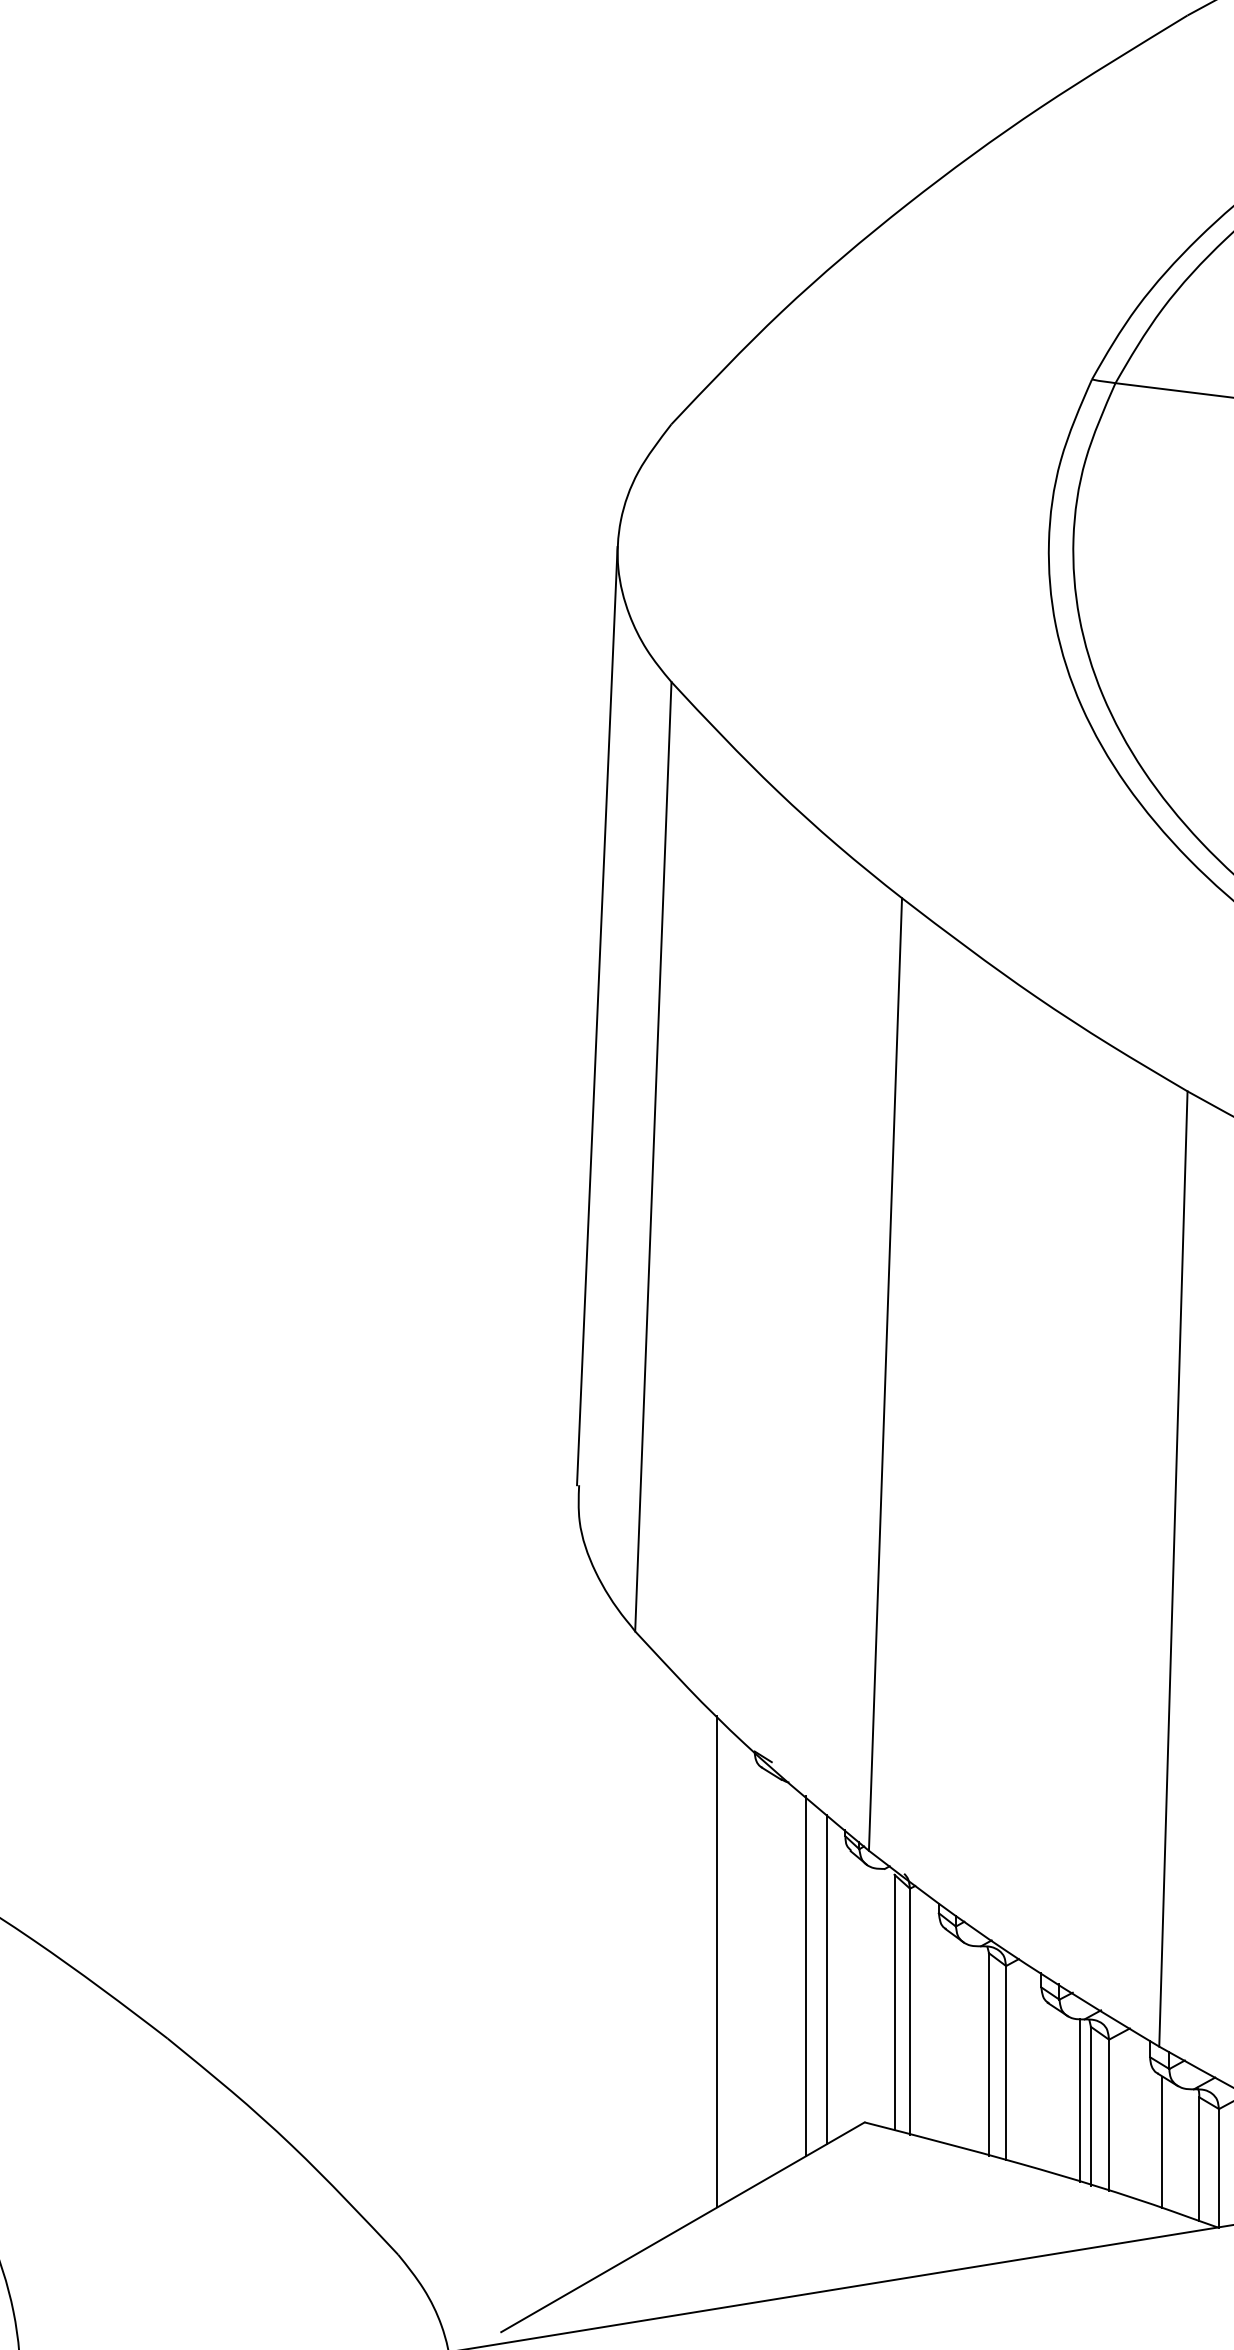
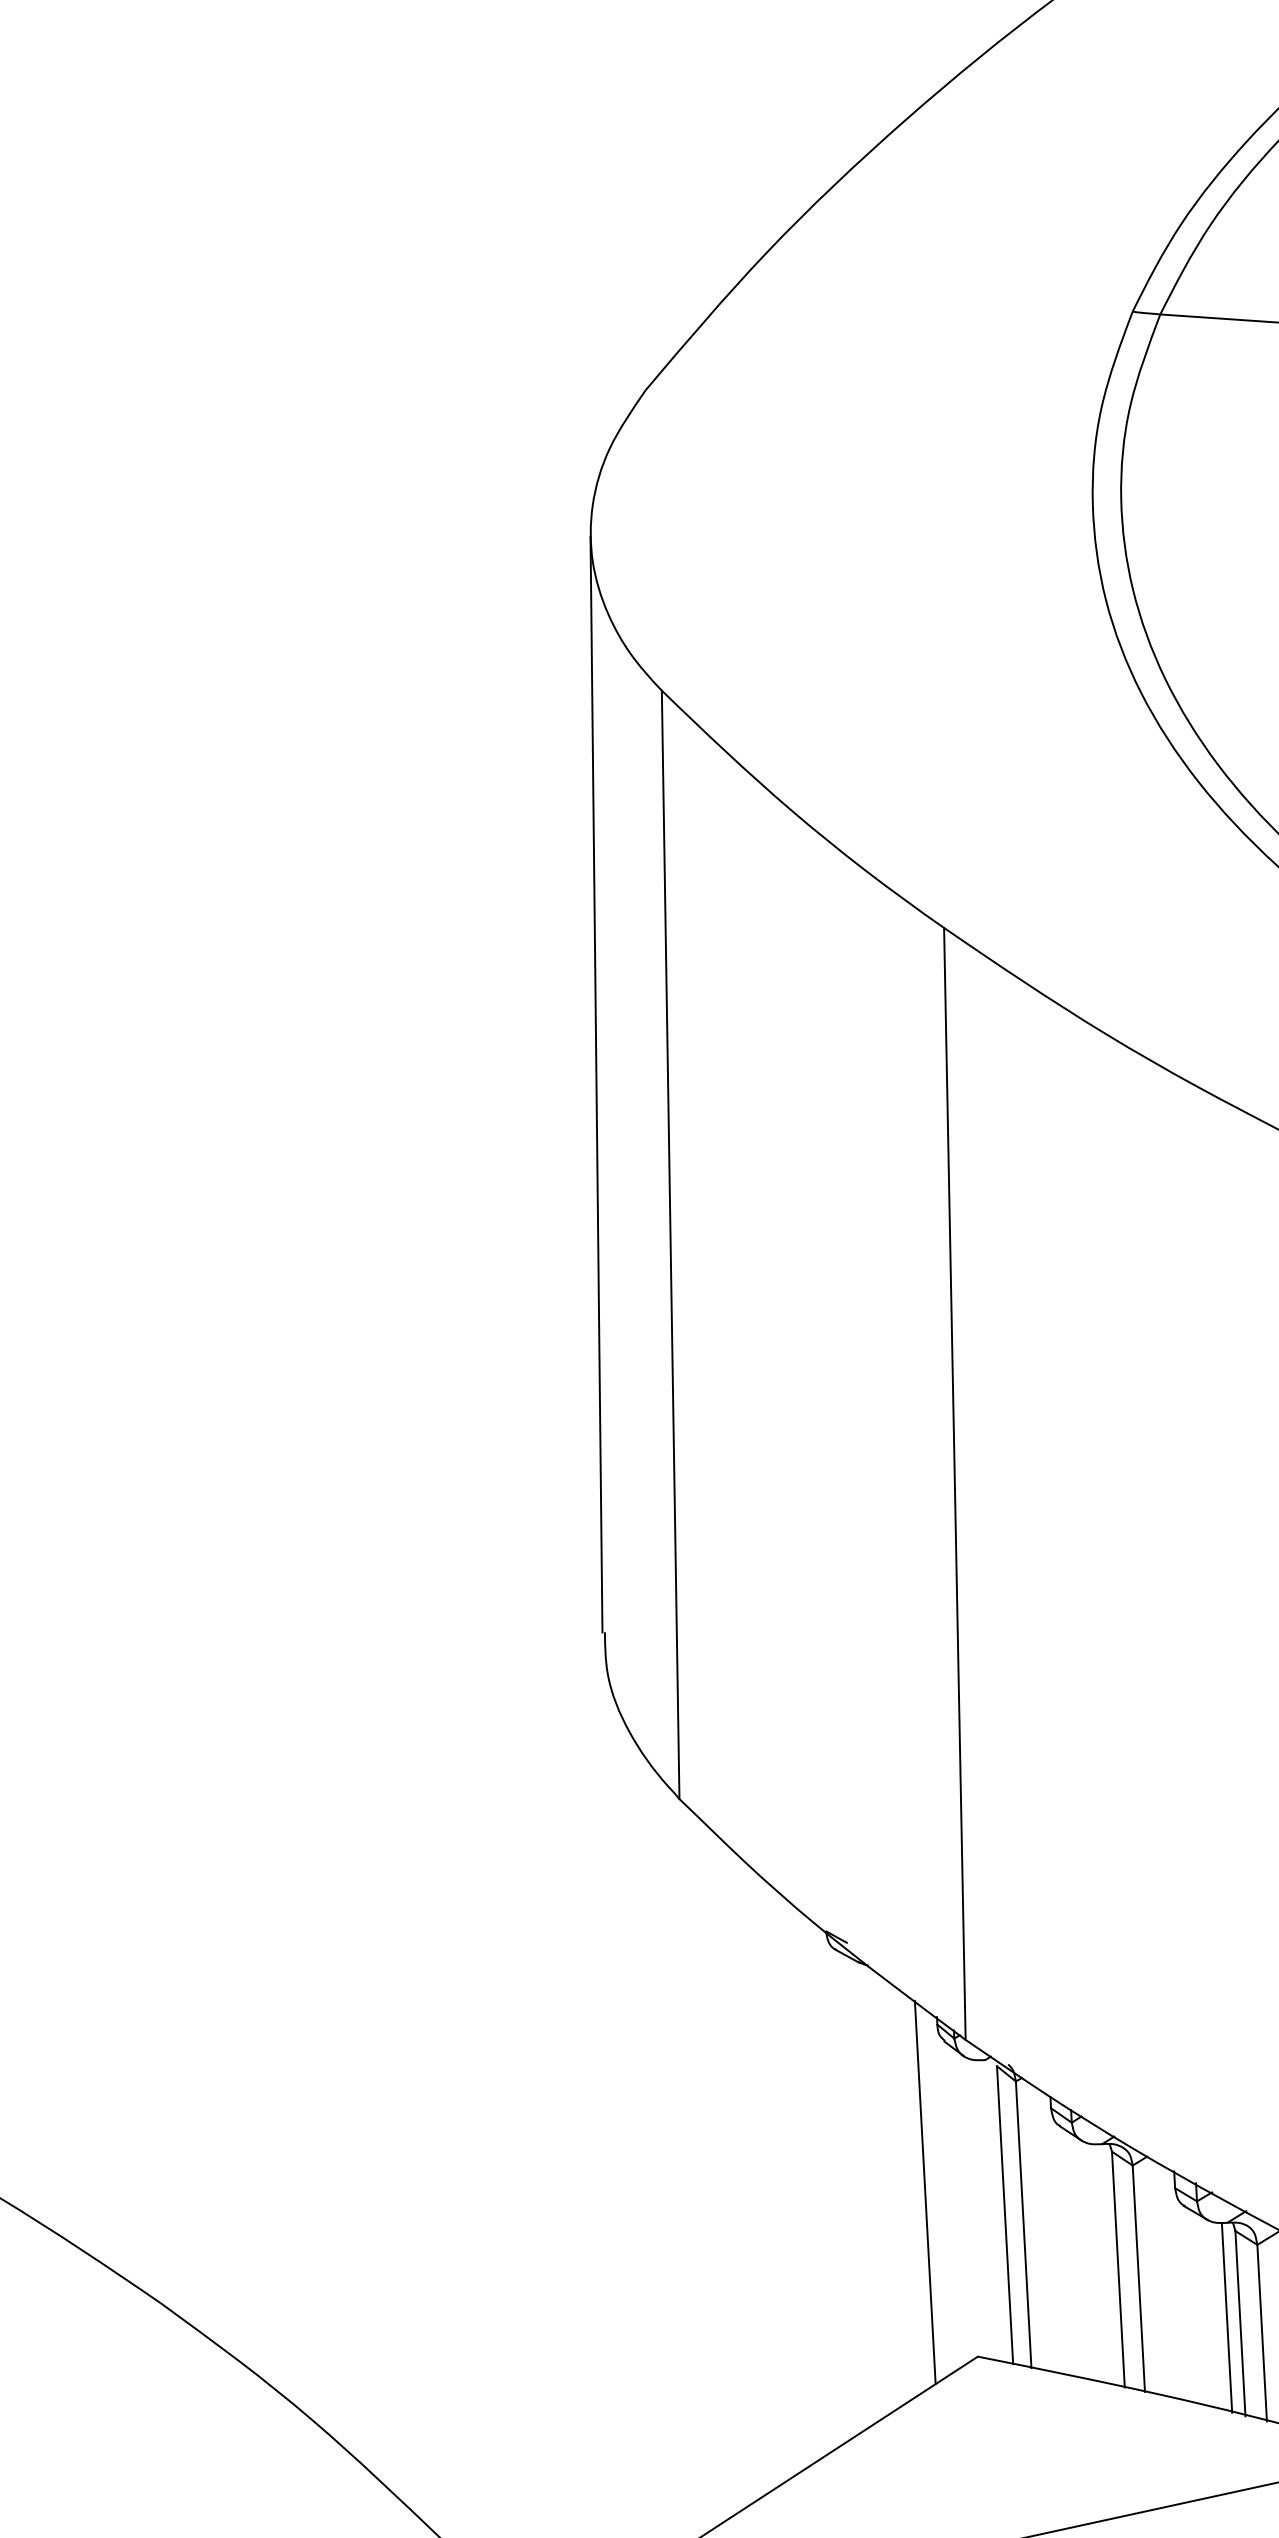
line: (717, 1961) -> (796, 2178), removed
line: (805, 1976) -> (899, 2190), removed

